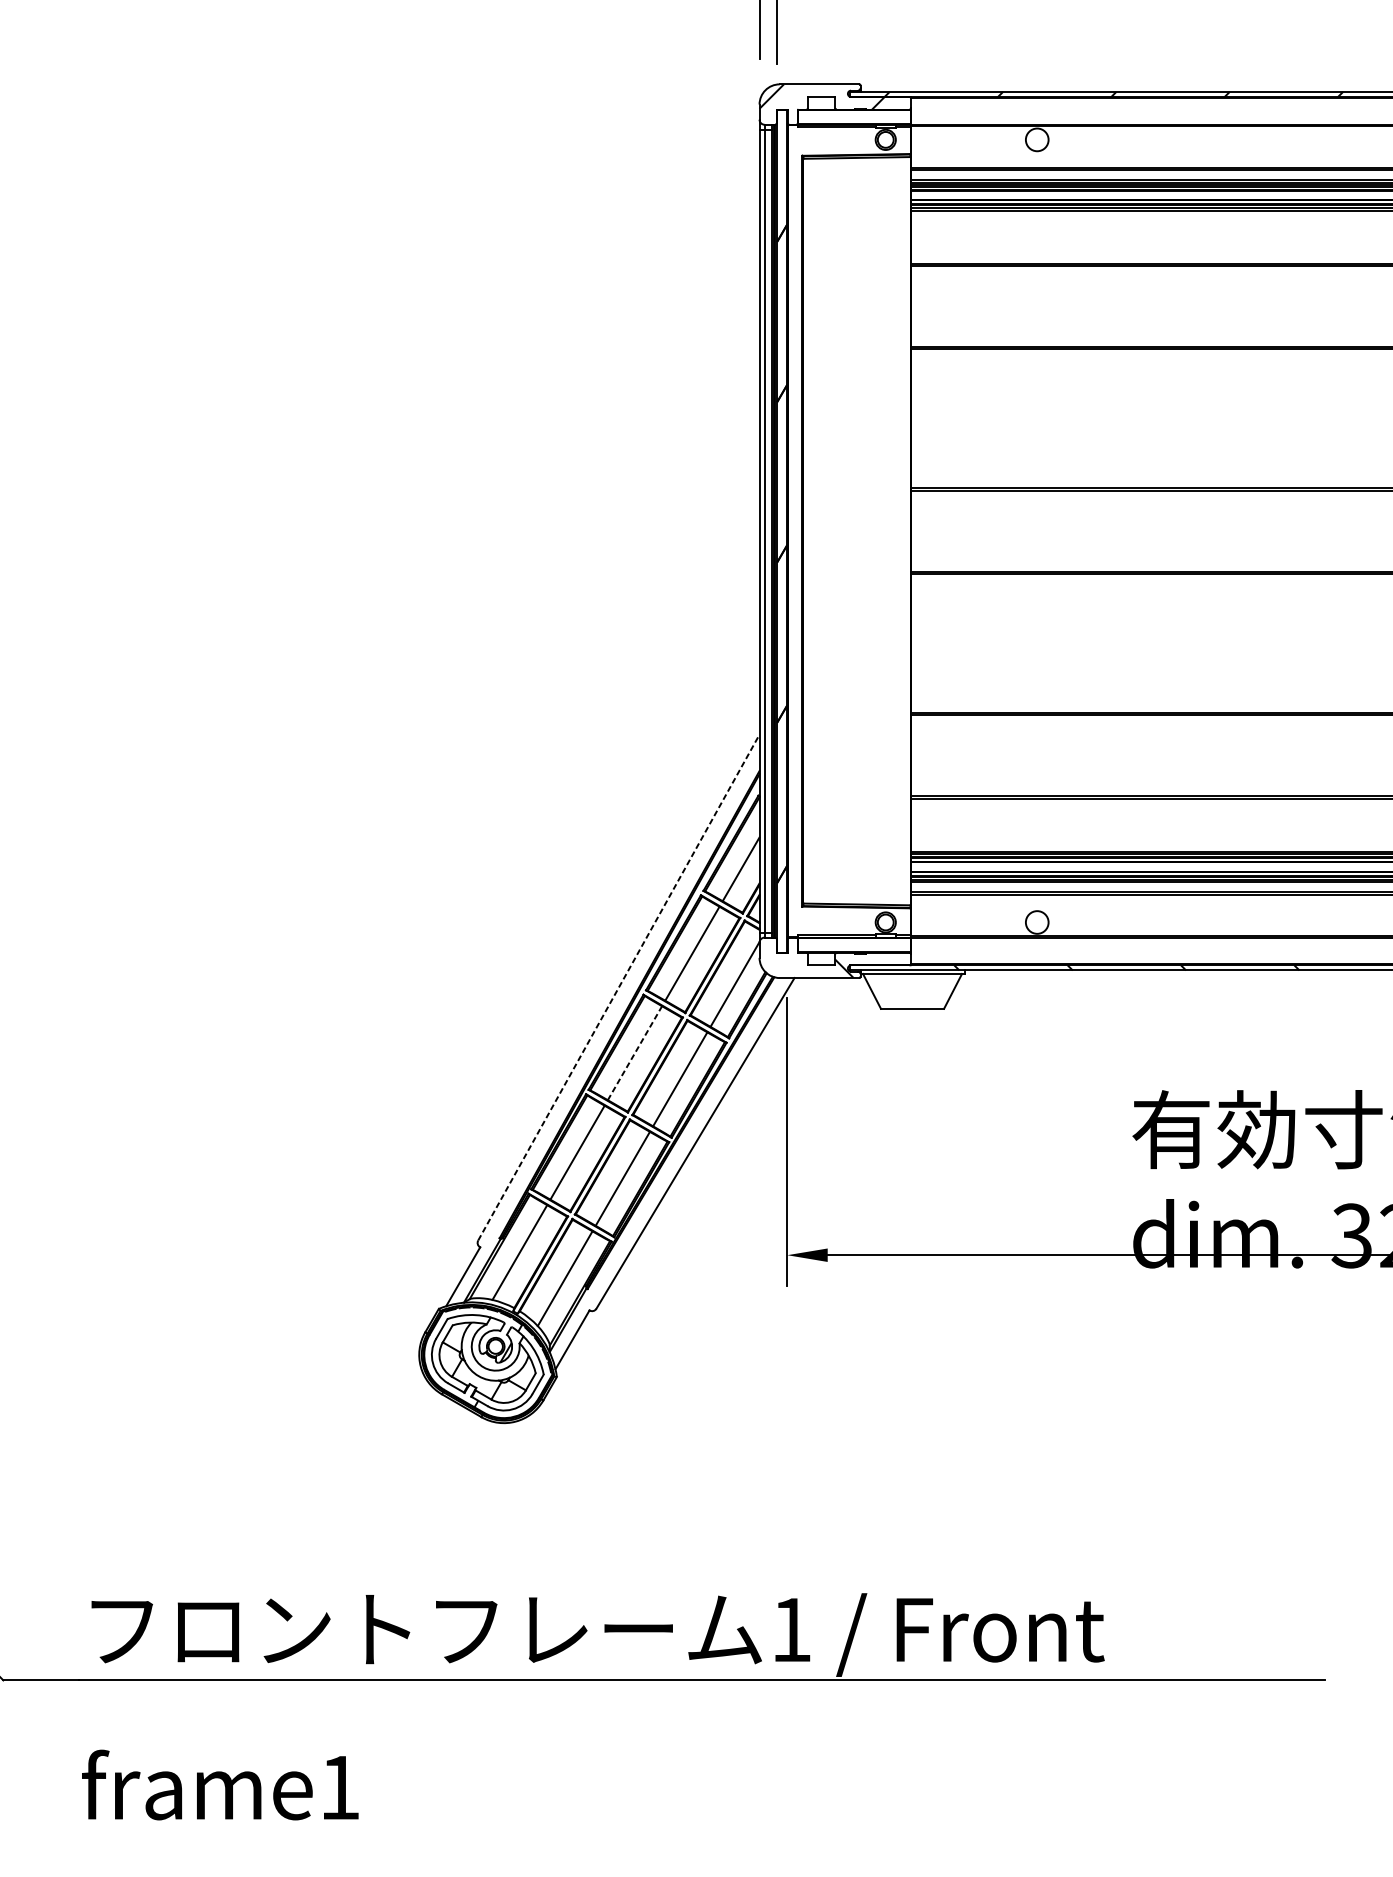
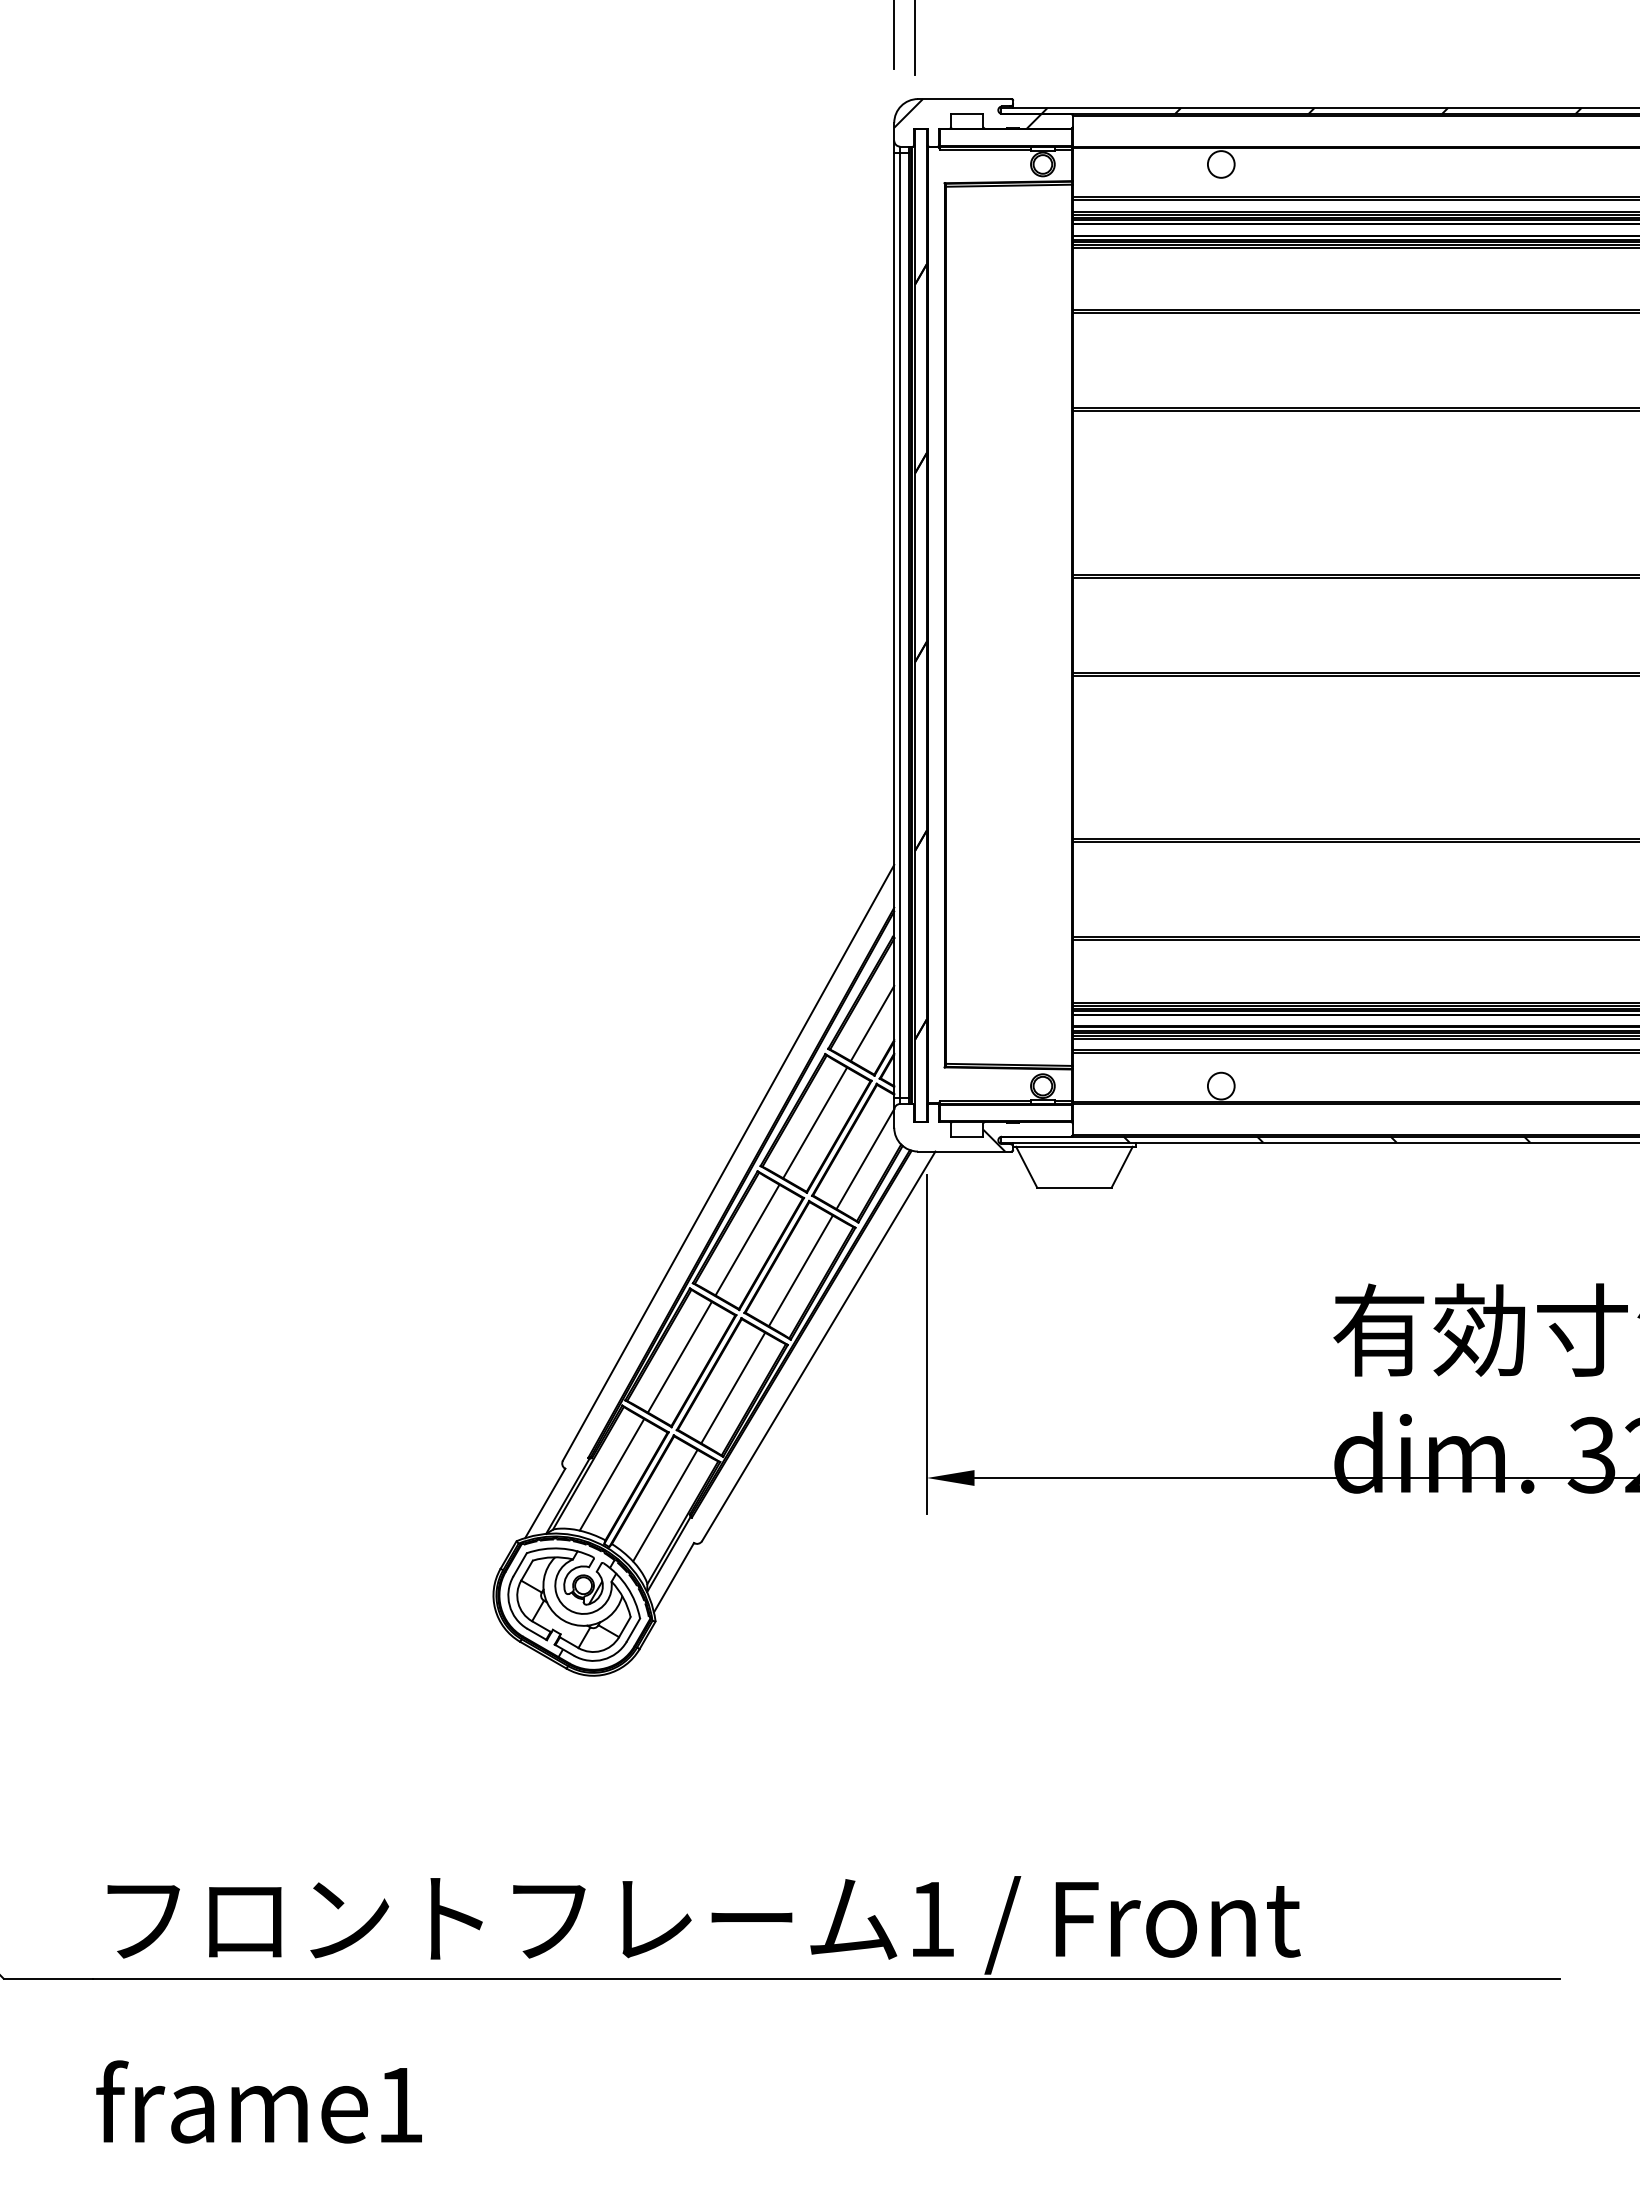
line: (618, 987) -> (728, 1162), dashed -> solid
line: (634, 1053) -> (747, 1240), dashed -> solid

